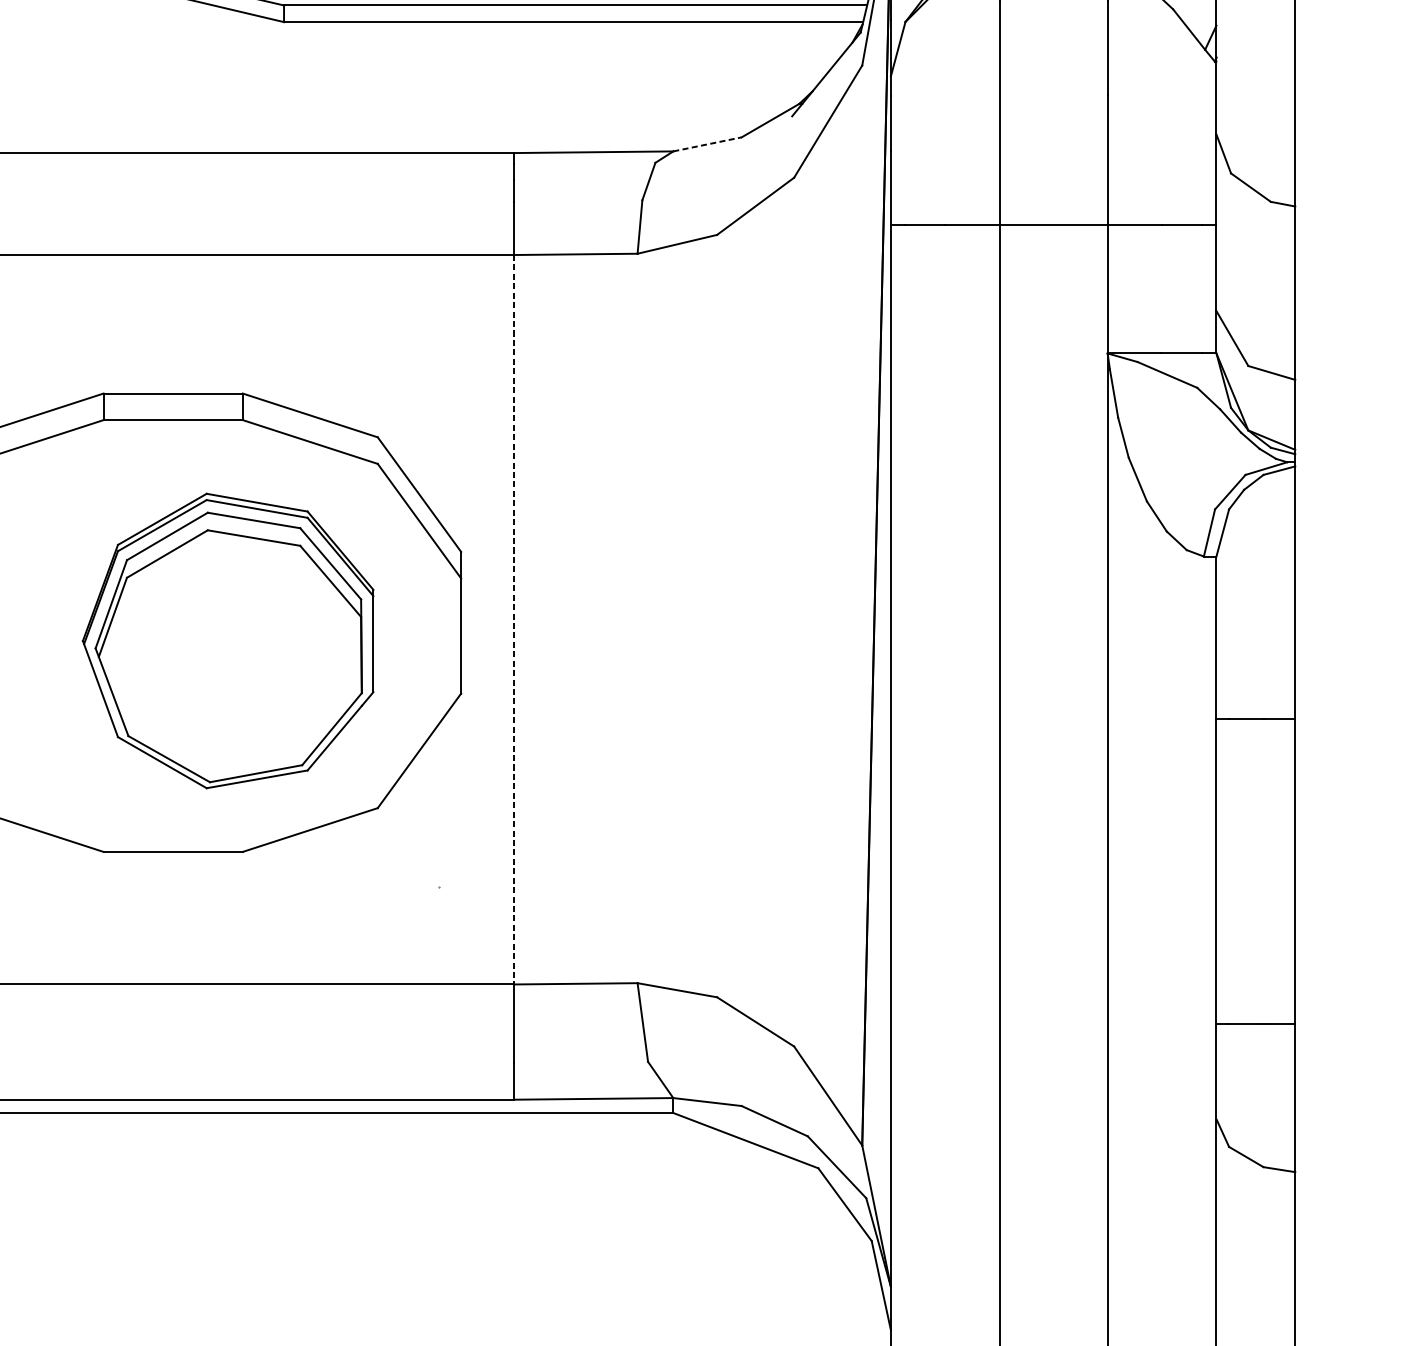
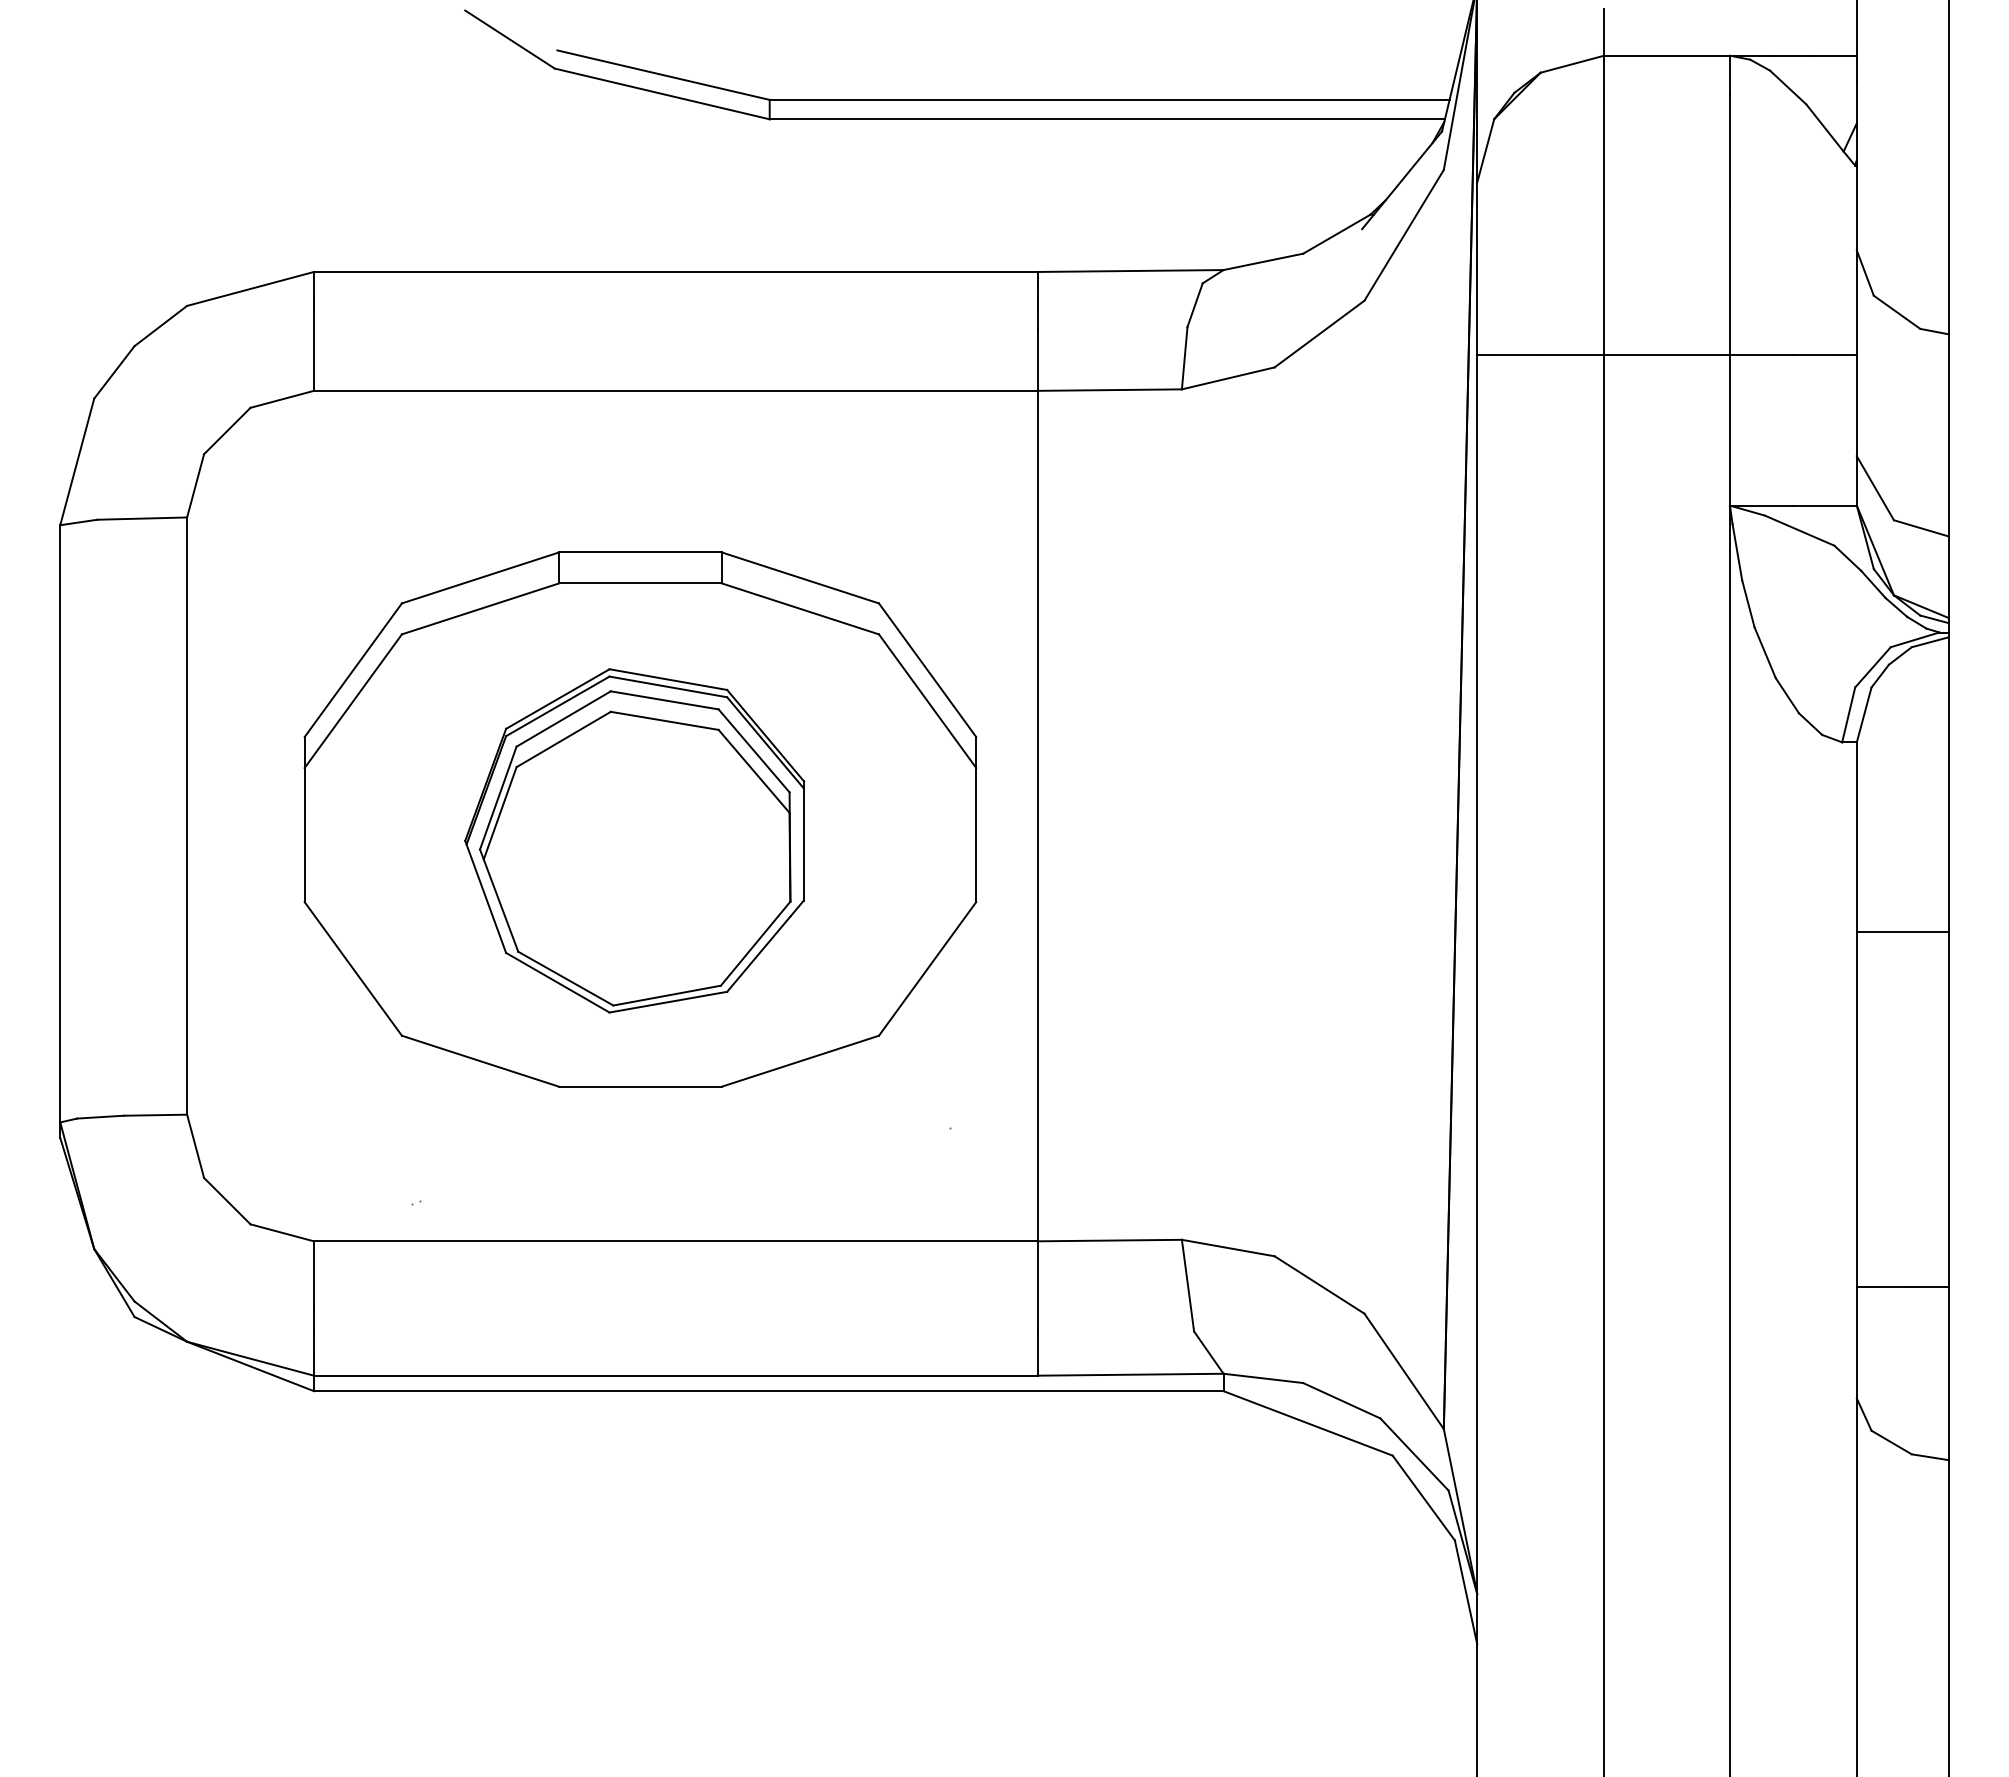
line: (707, 144) -> (1263, 261), dashed -> solid
line: (513, 620) -> (1037, 816), dashed -> solid
part: (228, 640) -> (634, 840), moved

